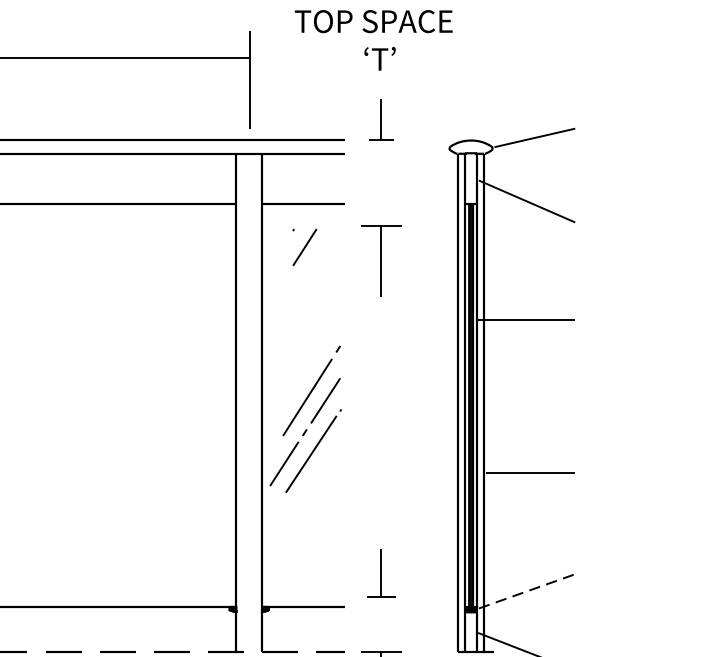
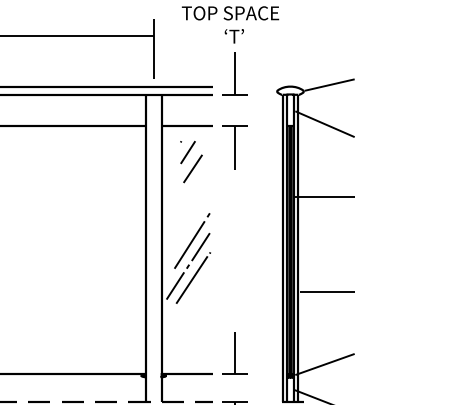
part: (380, 119) -> (234, 73), size x1.67
part: (380, 260) -> (234, 147), moved
line: (312, 273) -> (192, 168), added
part: (380, 573) -> (234, 353), size x1.43
line: (527, 591) -> (325, 364), dashed -> solid

